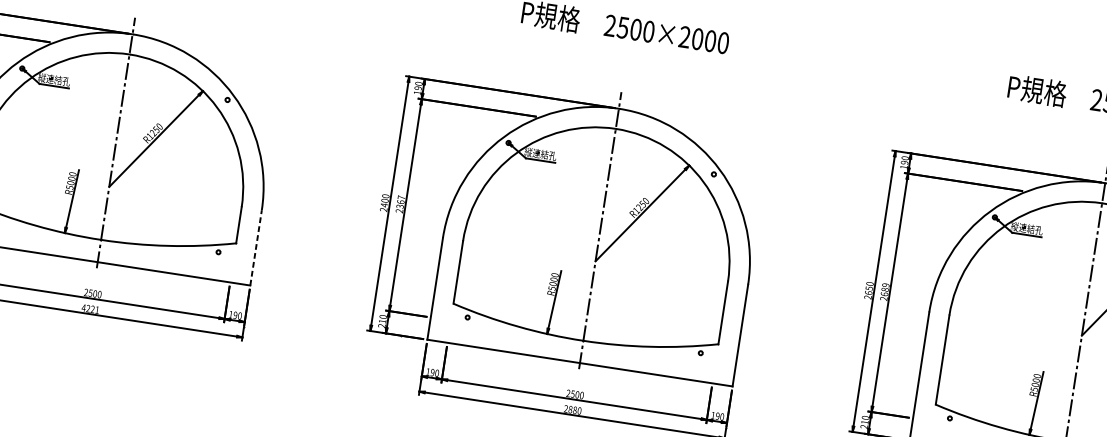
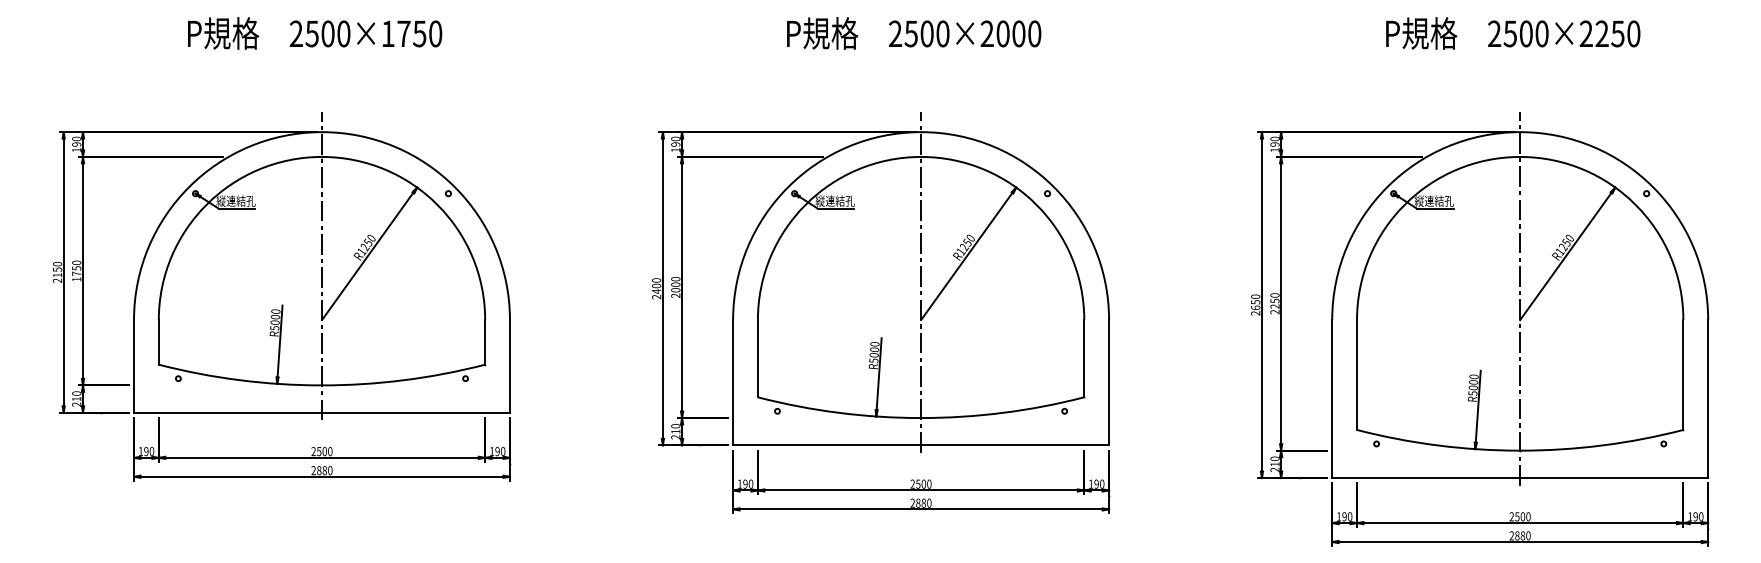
text: (400, 201) -> (675, 284), 2367 -> 2000
line: (255, 247) -> (509, 365), dashed -> solid
text: (884, 289) -> (1274, 300), 2689 -> 2250
text: (90, 308) -> (321, 470), 4221 -> 2880

